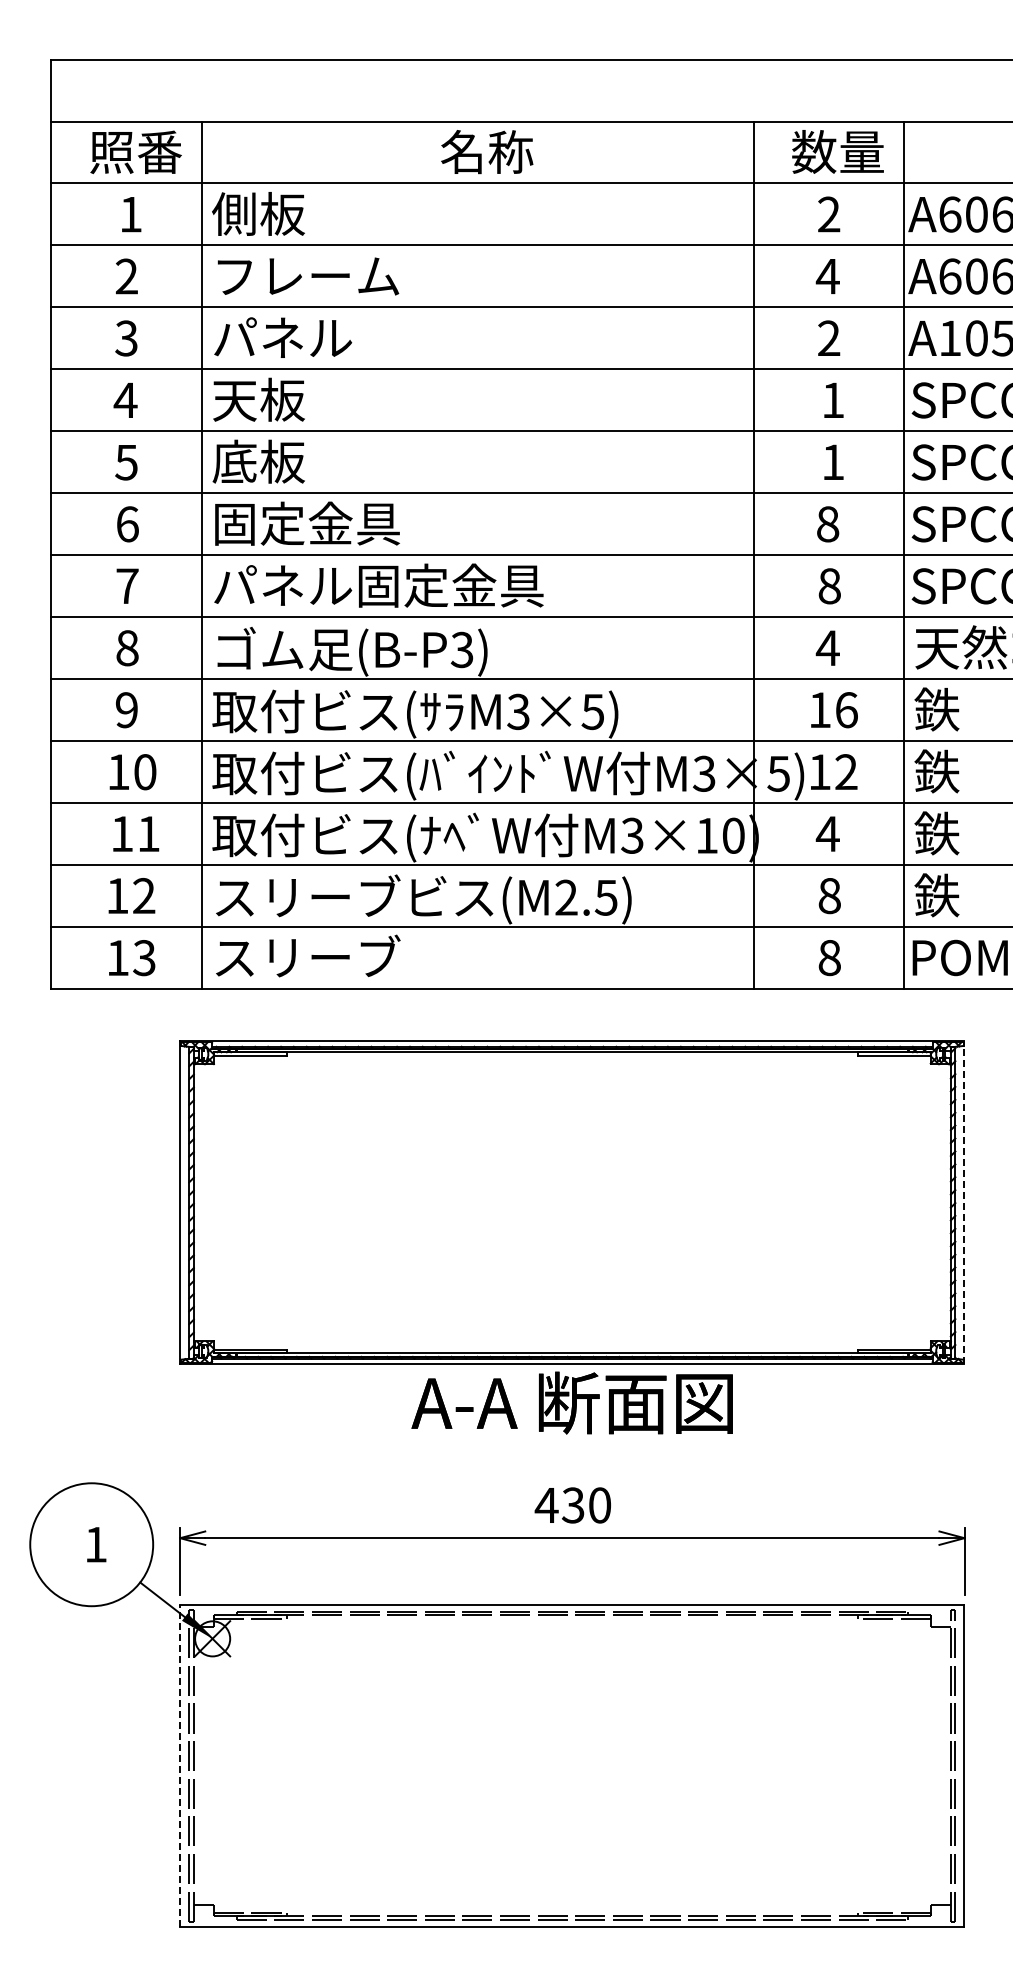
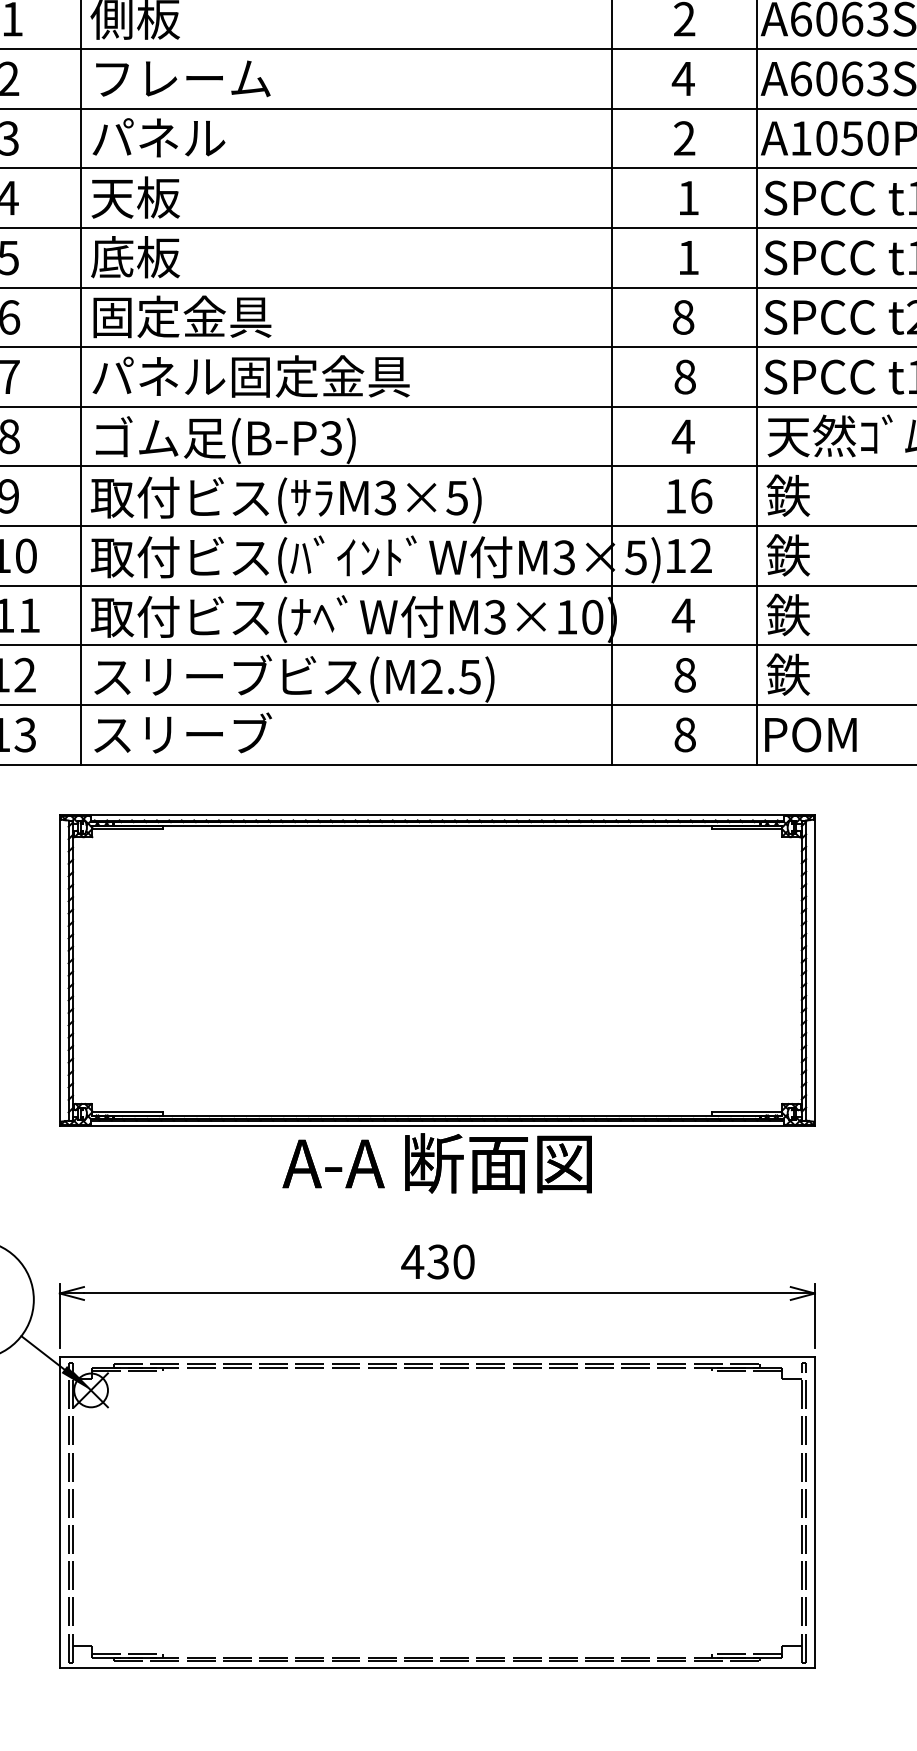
line: (964, 1202) -> (814, 970), dashed -> solid
line: (180, 1765) -> (60, 1512), dashed -> solid

